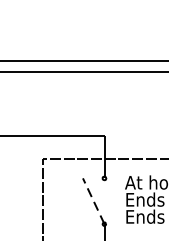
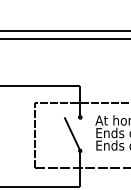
line: (93, 201) -> (72, 134), dashed -> solid

